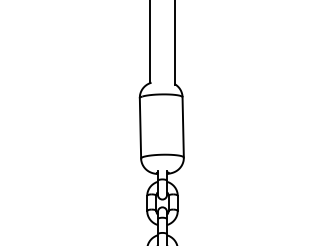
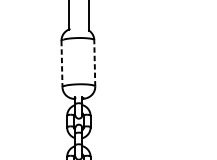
line: (183, 126) -> (95, 62), solid -> dashed
line: (140, 128) -> (62, 64), solid -> dashed

